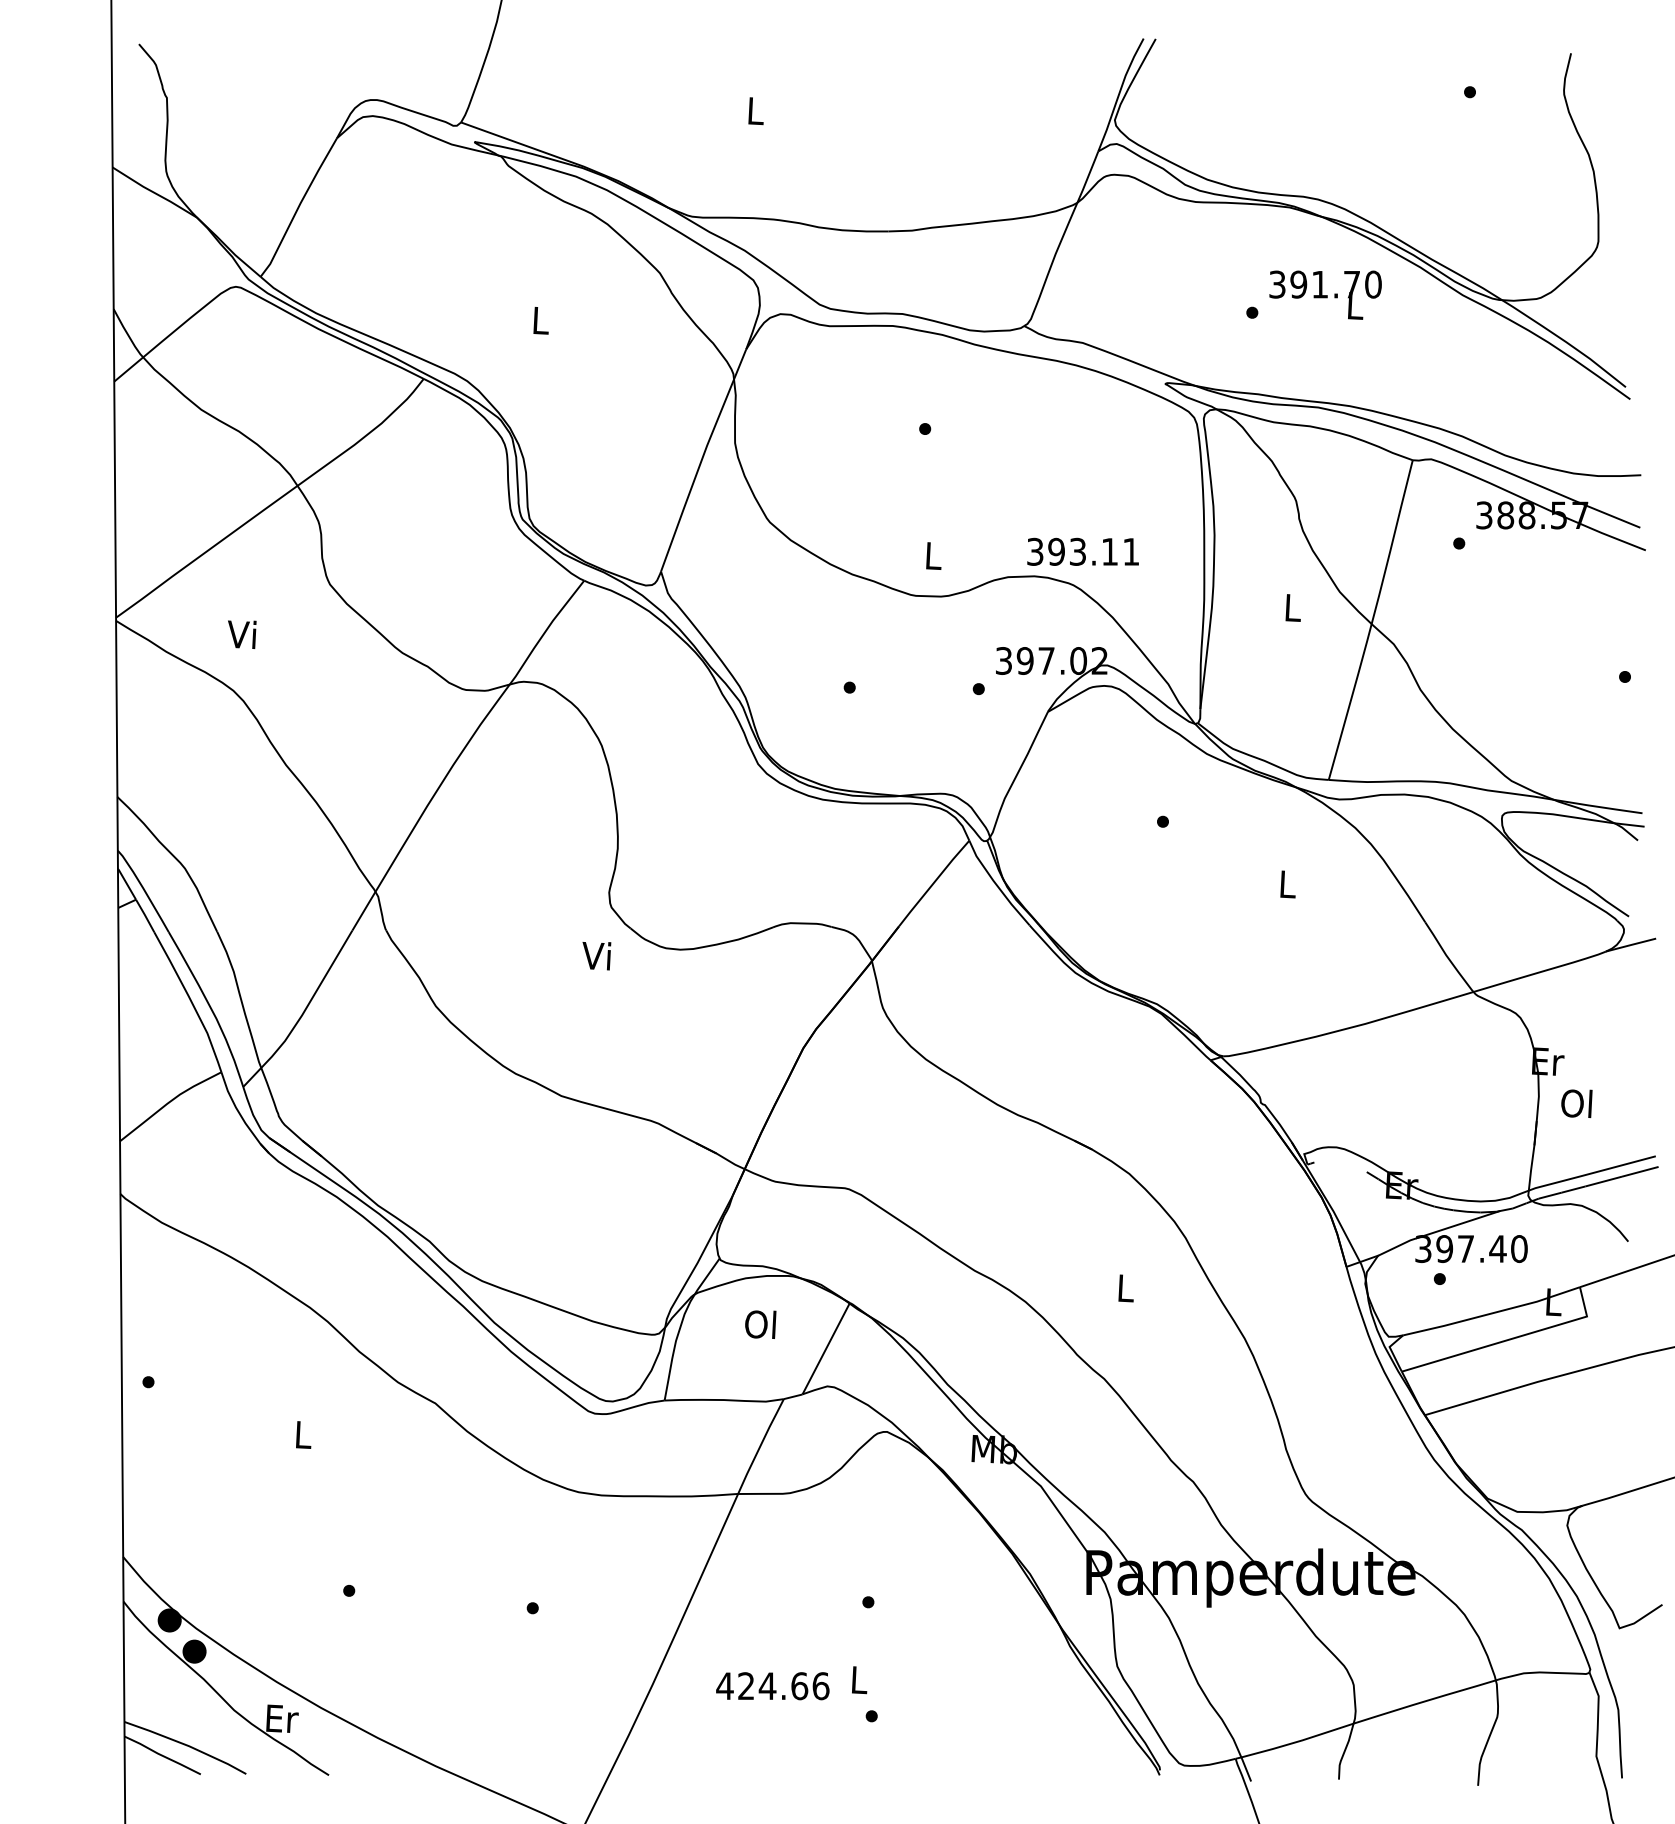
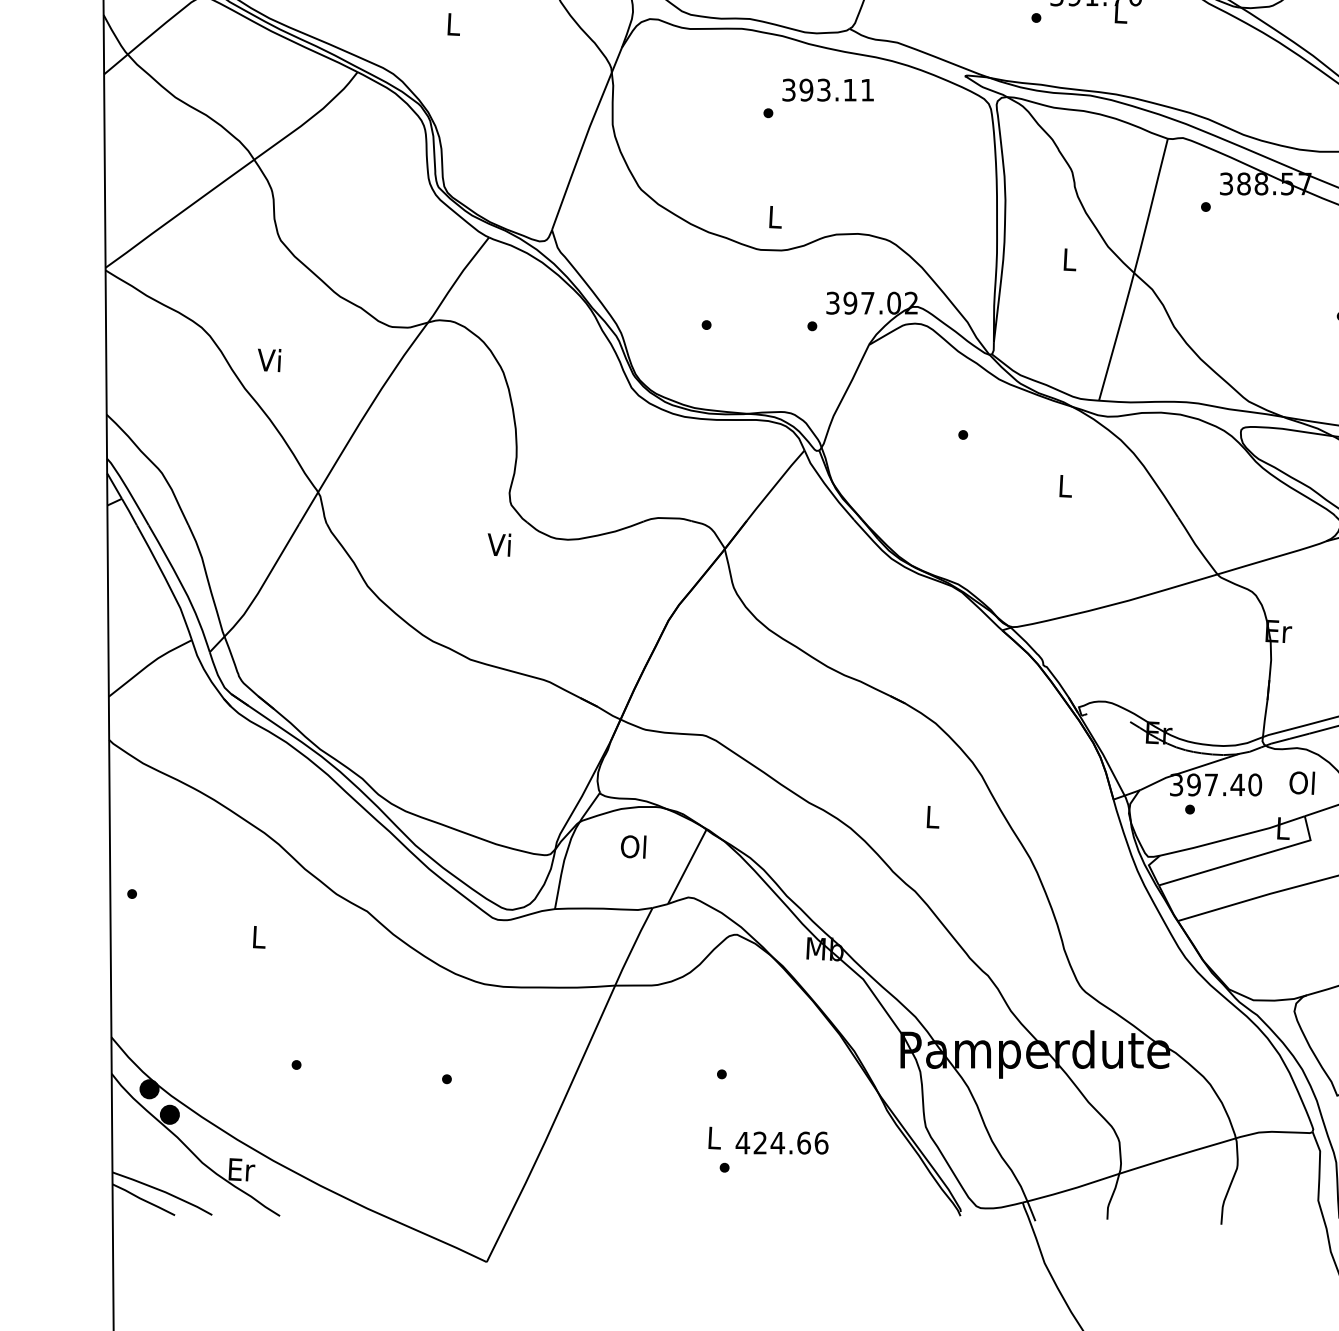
text: (1082, 551) -> (827, 89), moved
text: (242, 634) -> (269, 360), moved
text: (1576, 1103) -> (1301, 782), moved
text: (772, 1686) -> (781, 1143), moved

